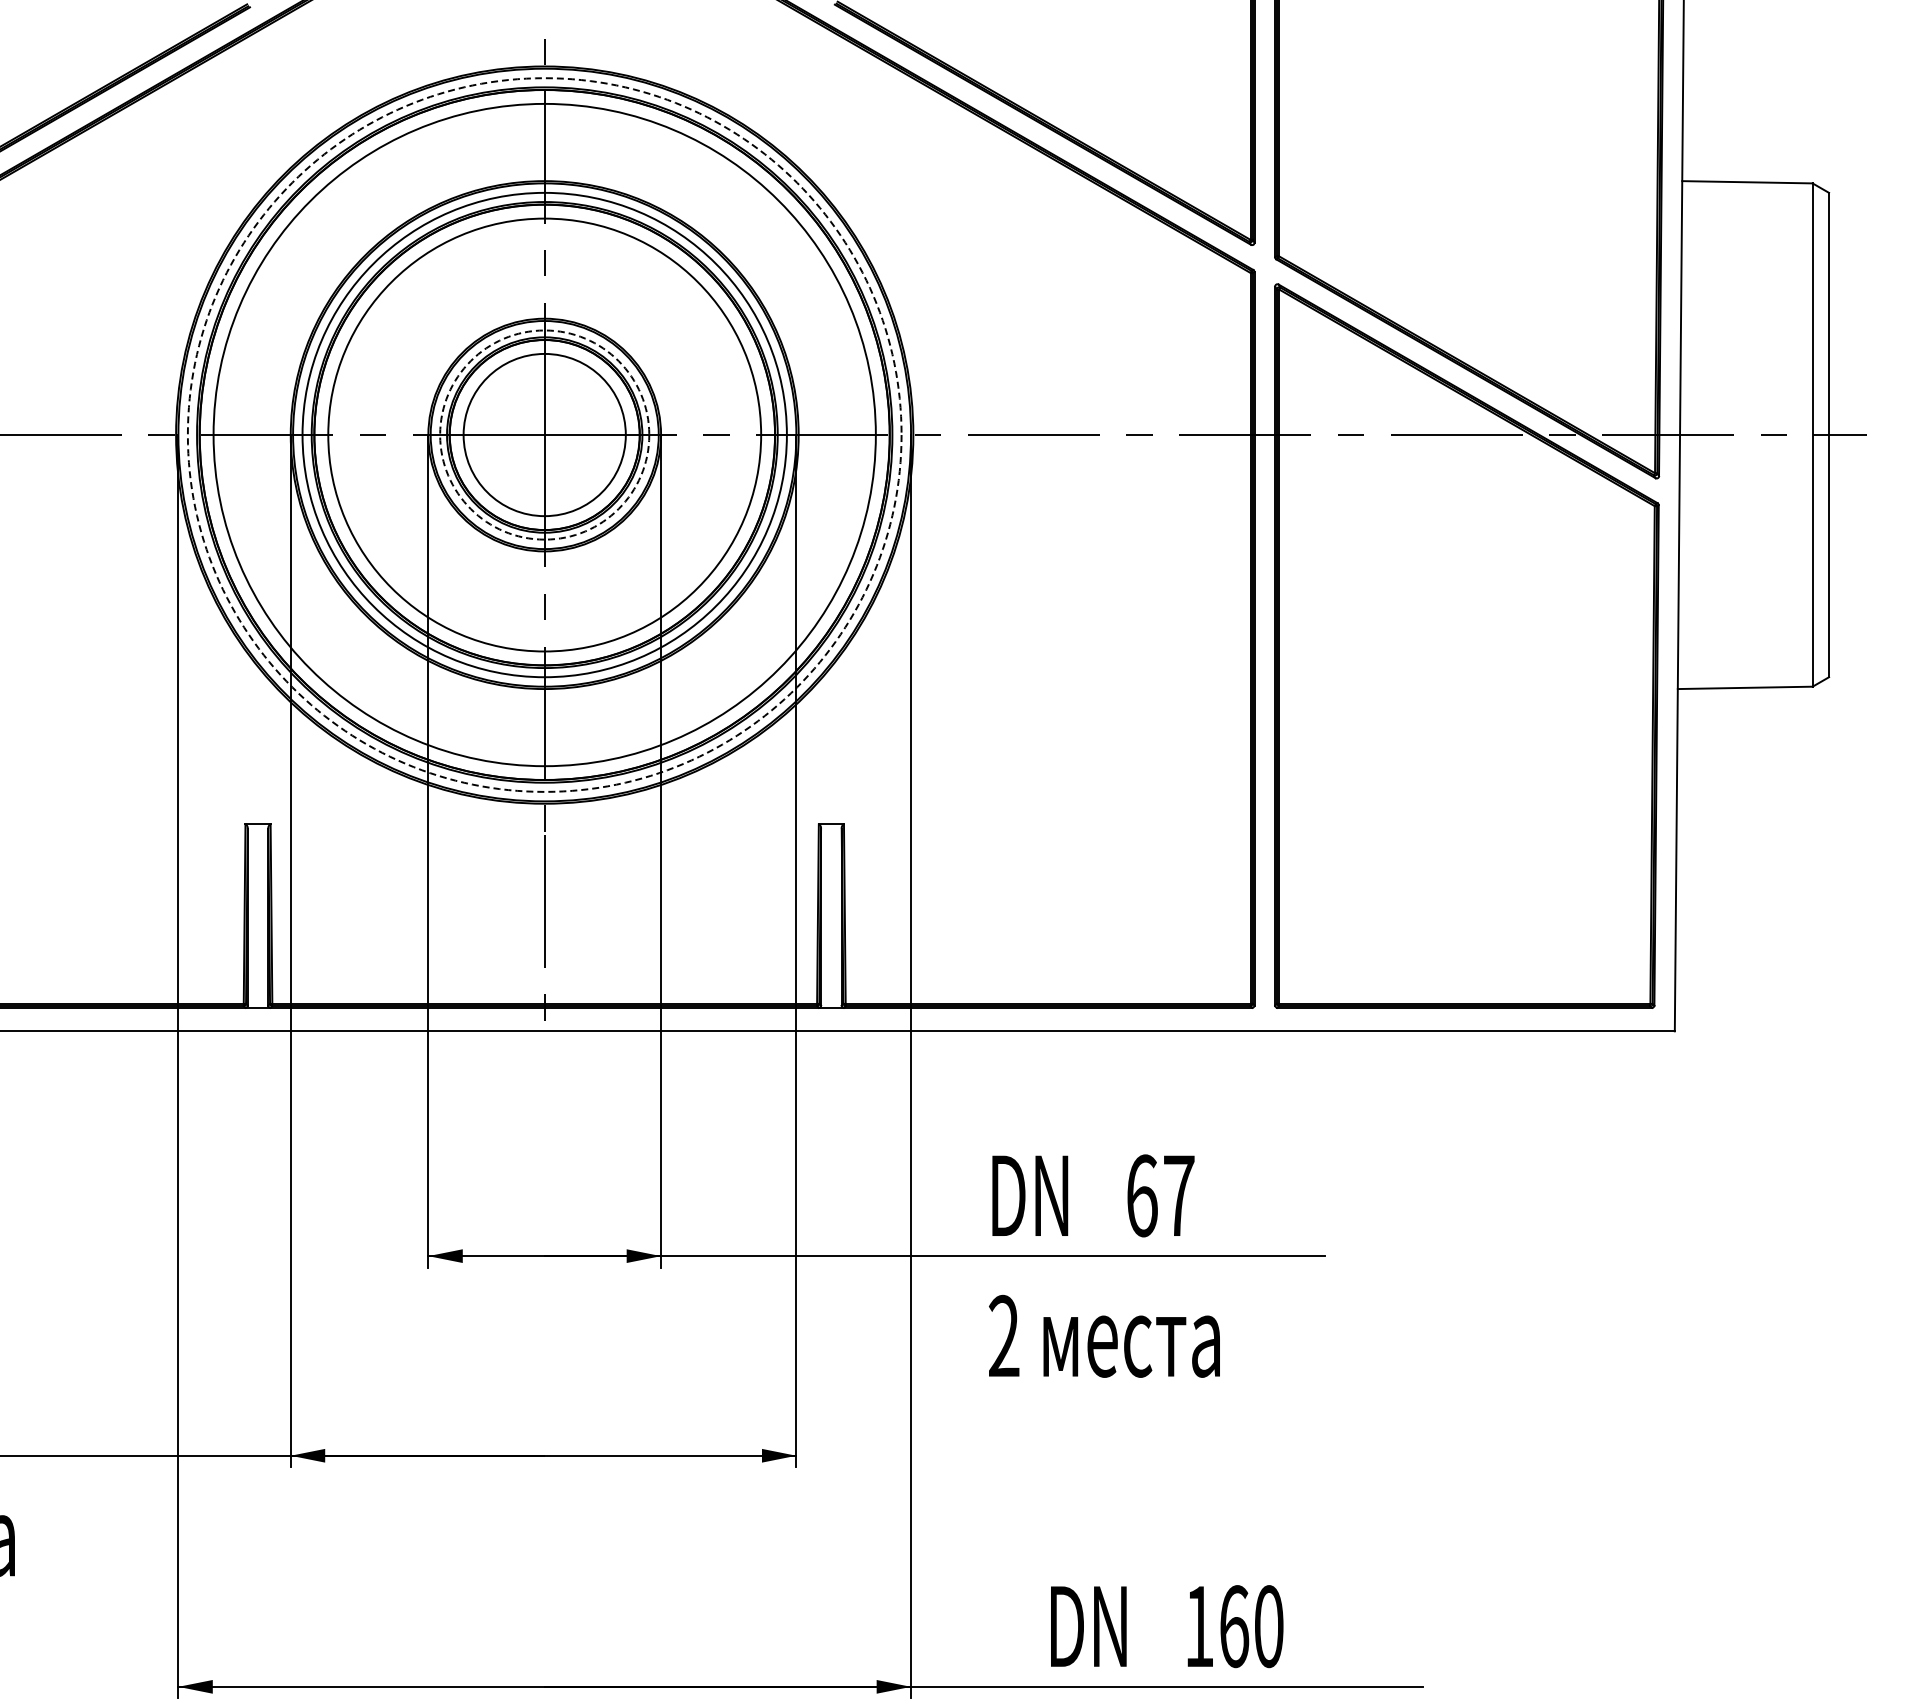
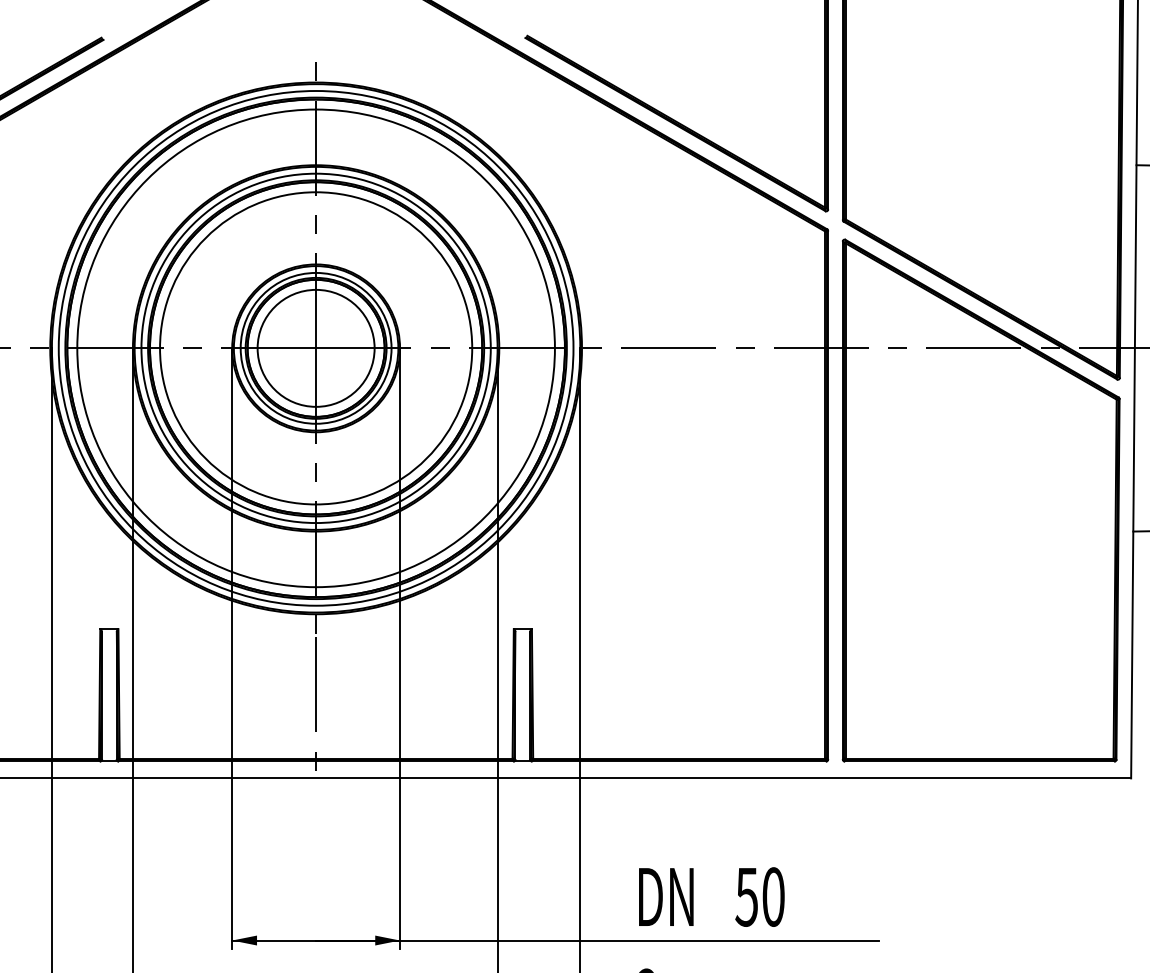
circle: (544, 434) -> (315, 347), dashed -> solid
circle: (544, 434) -> (315, 347), dashed -> solid
text: (1159, 1195) -> (759, 896), 67 -> 50

